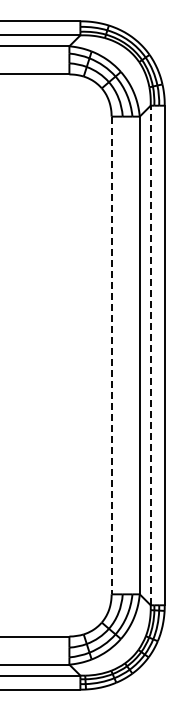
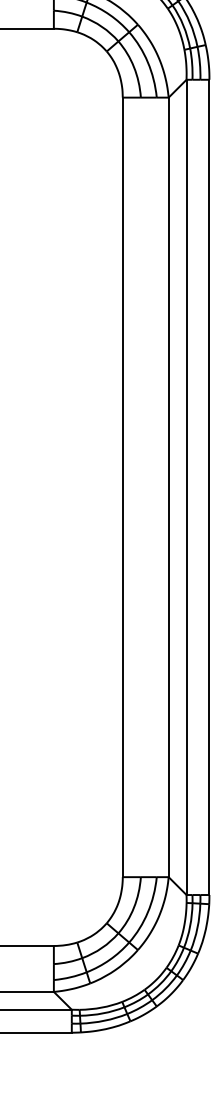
line: (111, 355) -> (122, 487), dashed -> solid
line: (150, 355) -> (186, 487), dashed -> solid

